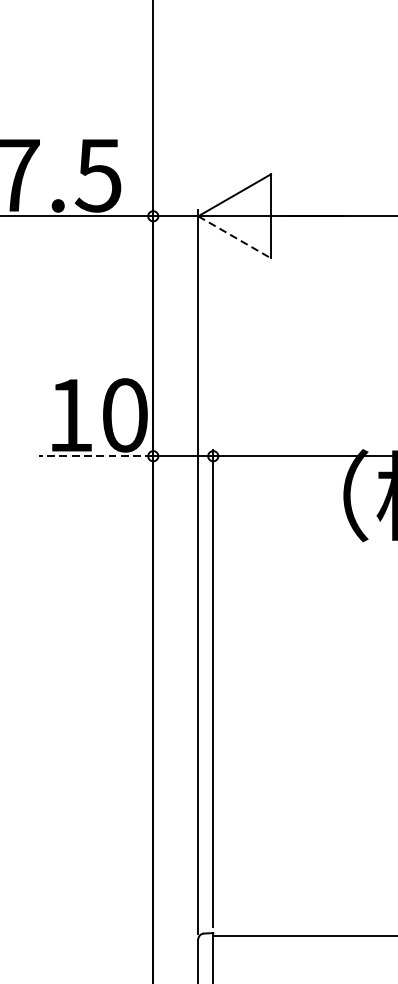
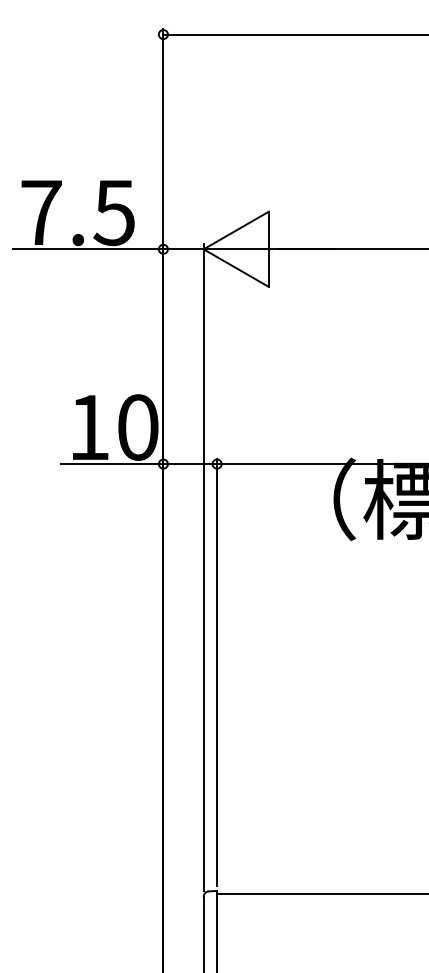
line: (234, 237) -> (236, 268), dashed -> solid
line: (95, 456) -> (111, 464), dashed -> solid

